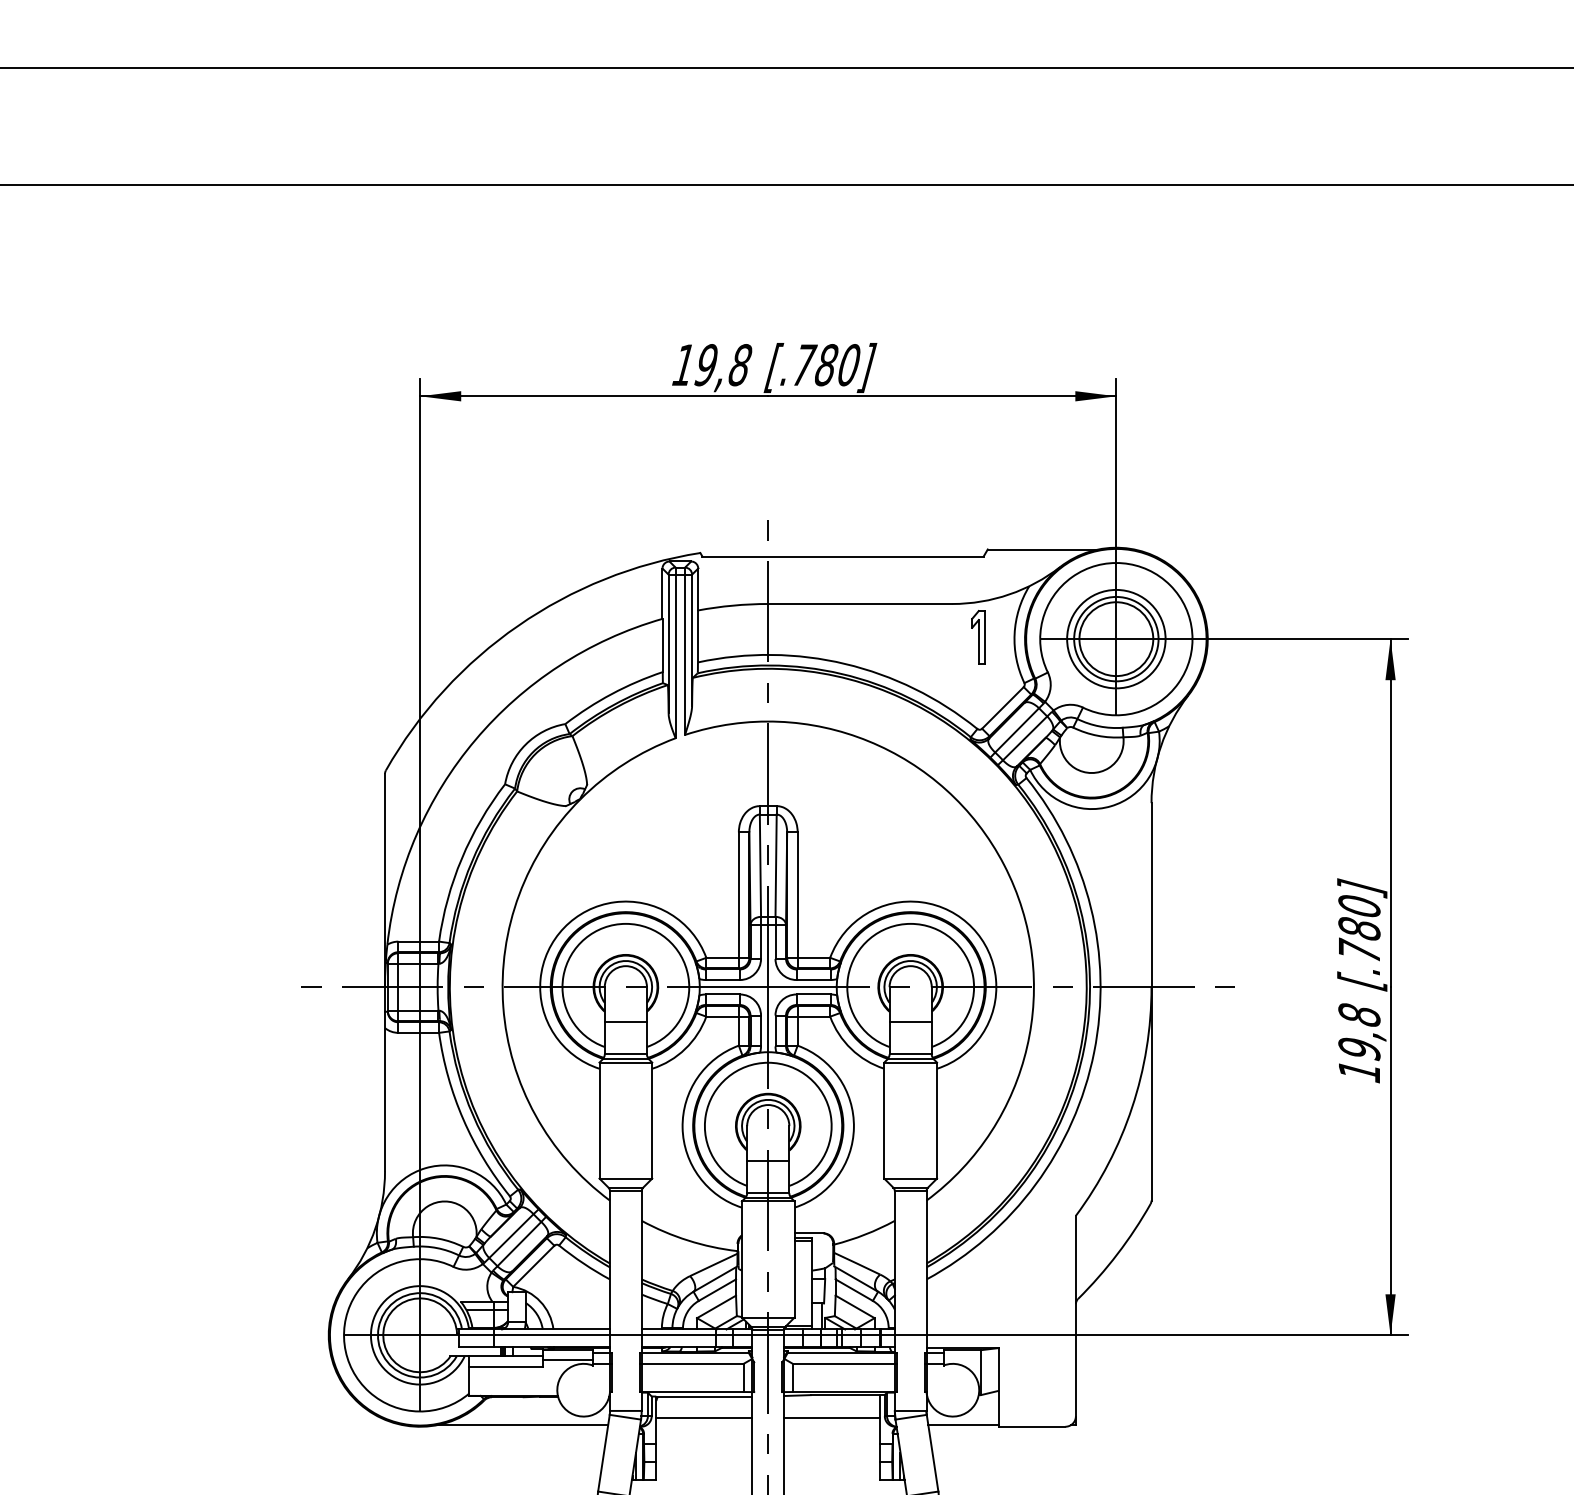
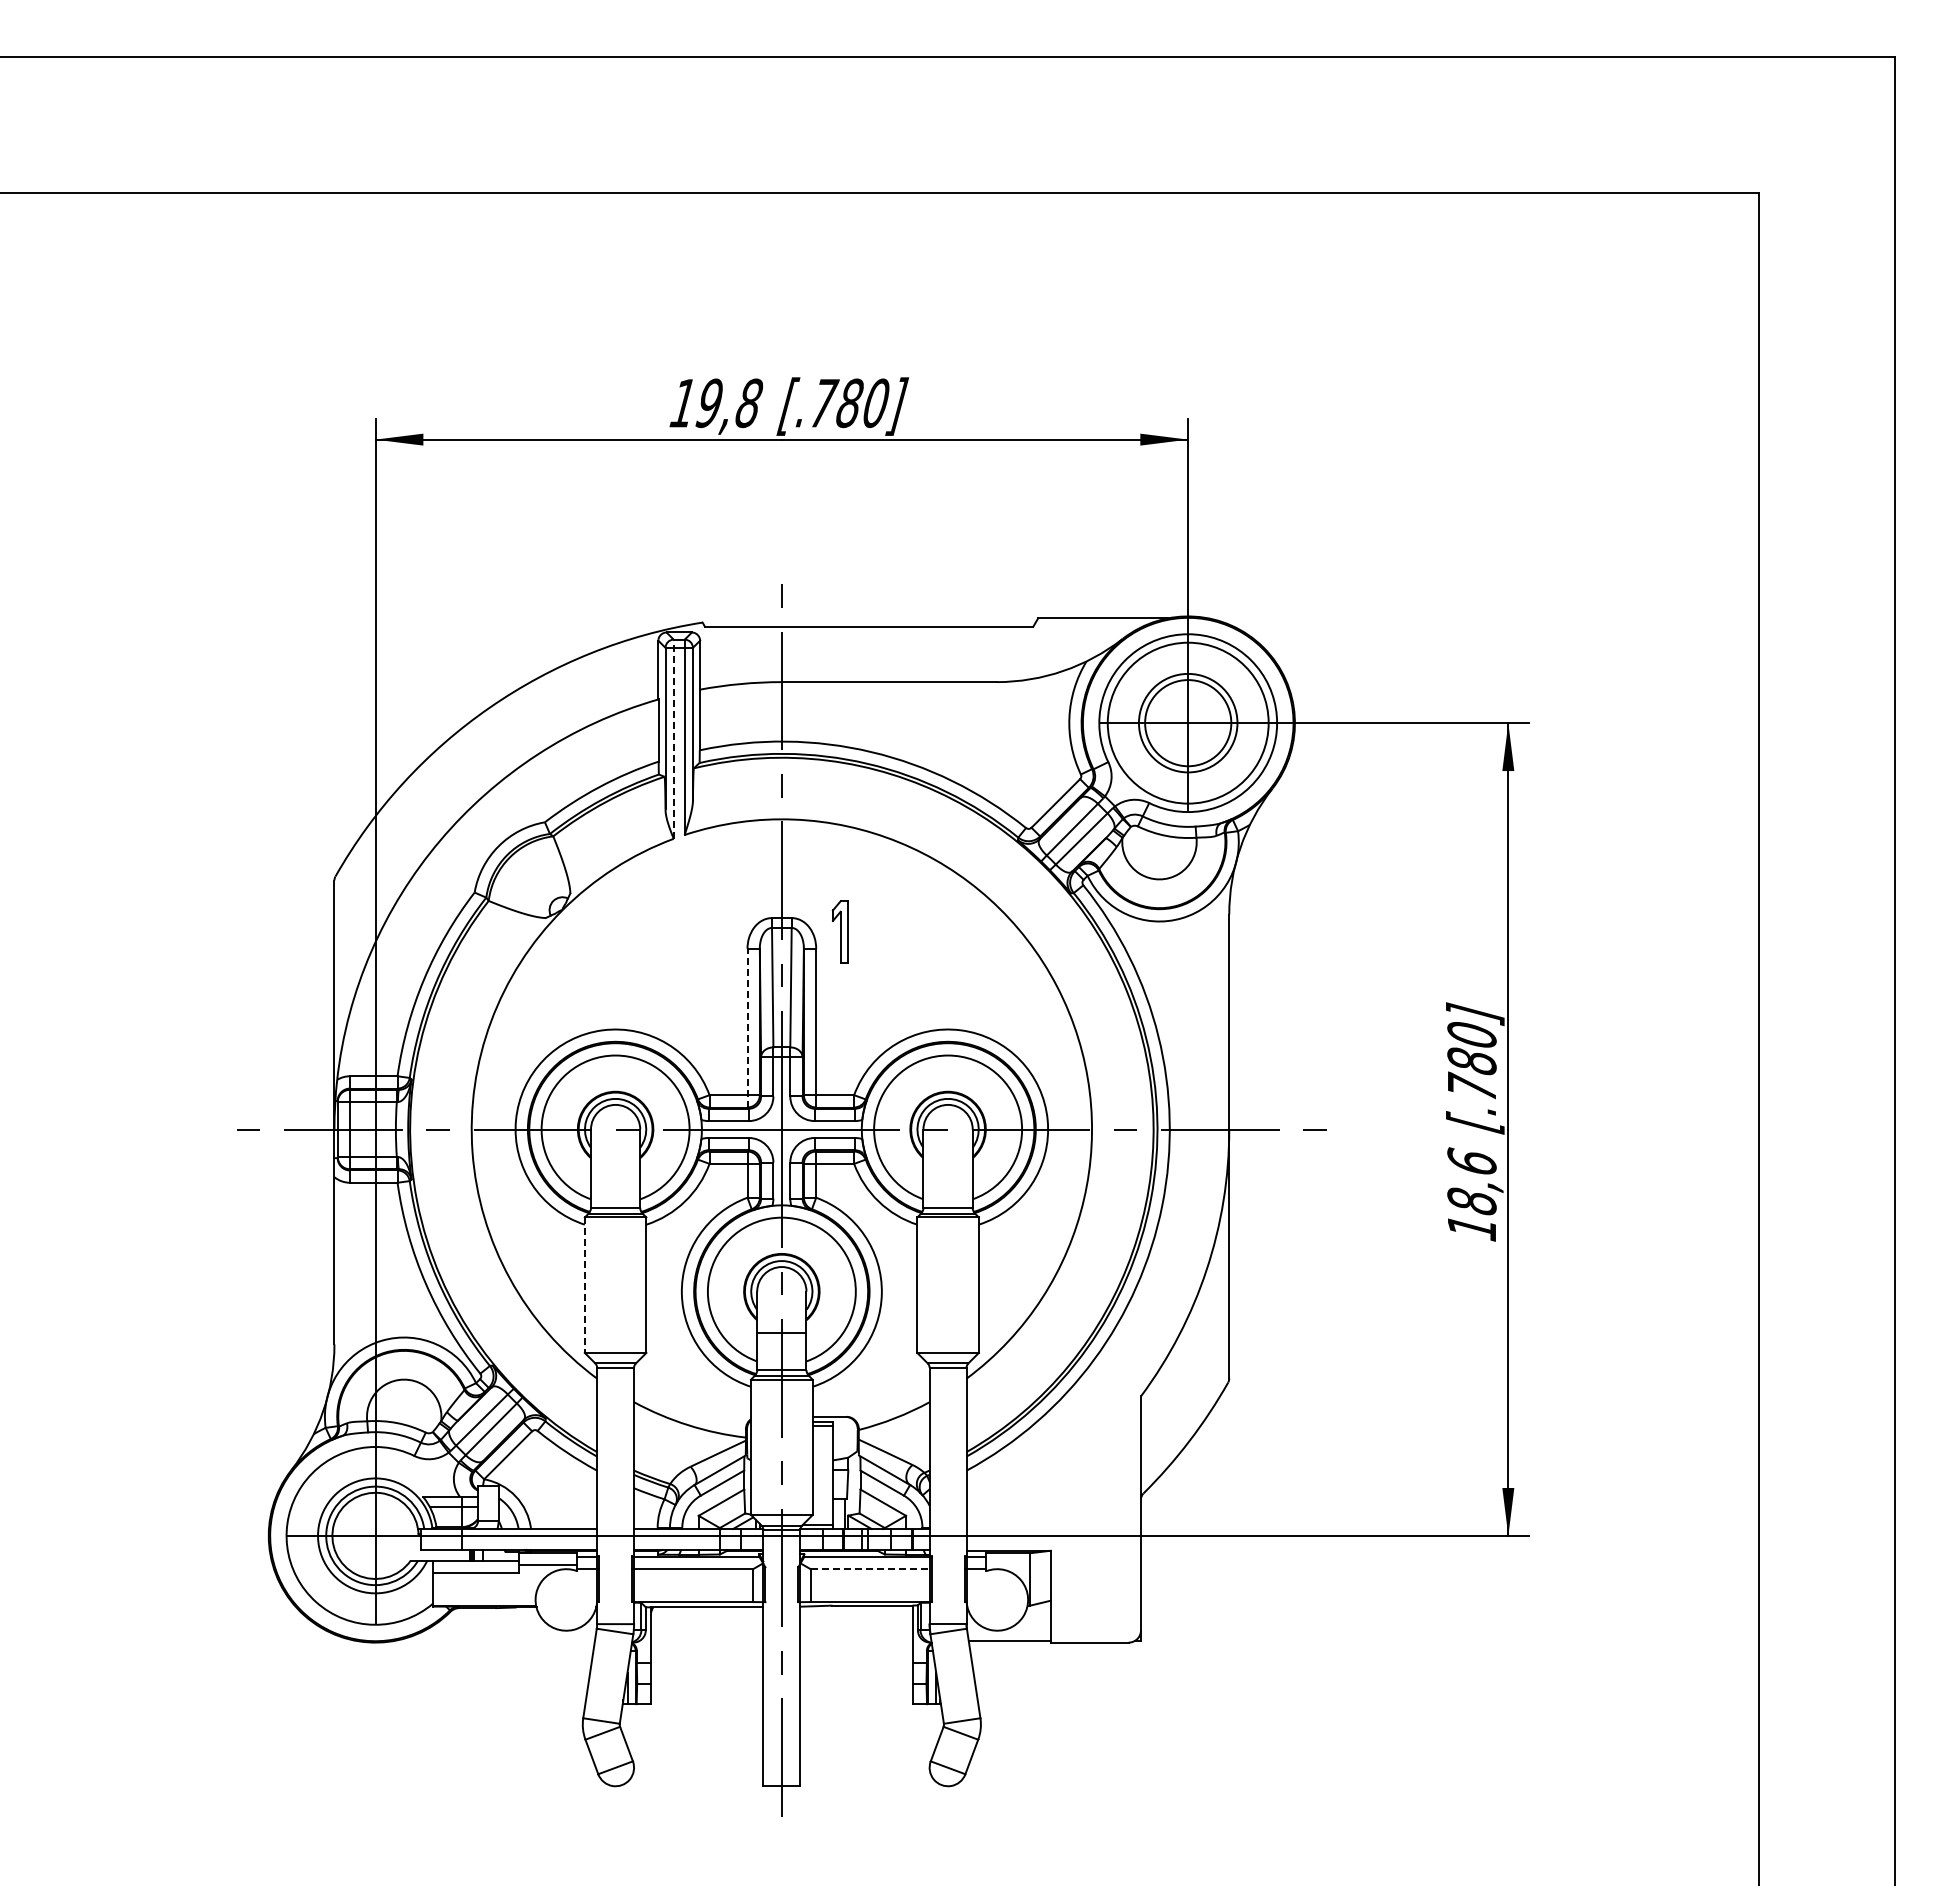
part: (977, 636) -> (839, 931), moved
circle: (1115, 638) -> (1187, 722), size x1.4
line: (675, 653) -> (673, 739), solid -> dashed
line: (738, 899) -> (747, 1027), solid -> dashed
line: (625, 1022) -> (615, 1170), removed
line: (910, 1022) -> (947, 1170), removed
text: (1359, 1031) -> (1471, 1181), 19,8 -> 18,6
line: (599, 1120) -> (584, 1285), solid -> dashed
line: (845, 1364) -> (871, 1569), solid -> dashed
line: (704, 1418) -> (707, 1632), removed
line: (832, 1418) -> (856, 1632), removed
line: (522, 1424) -> (495, 1640), removed

